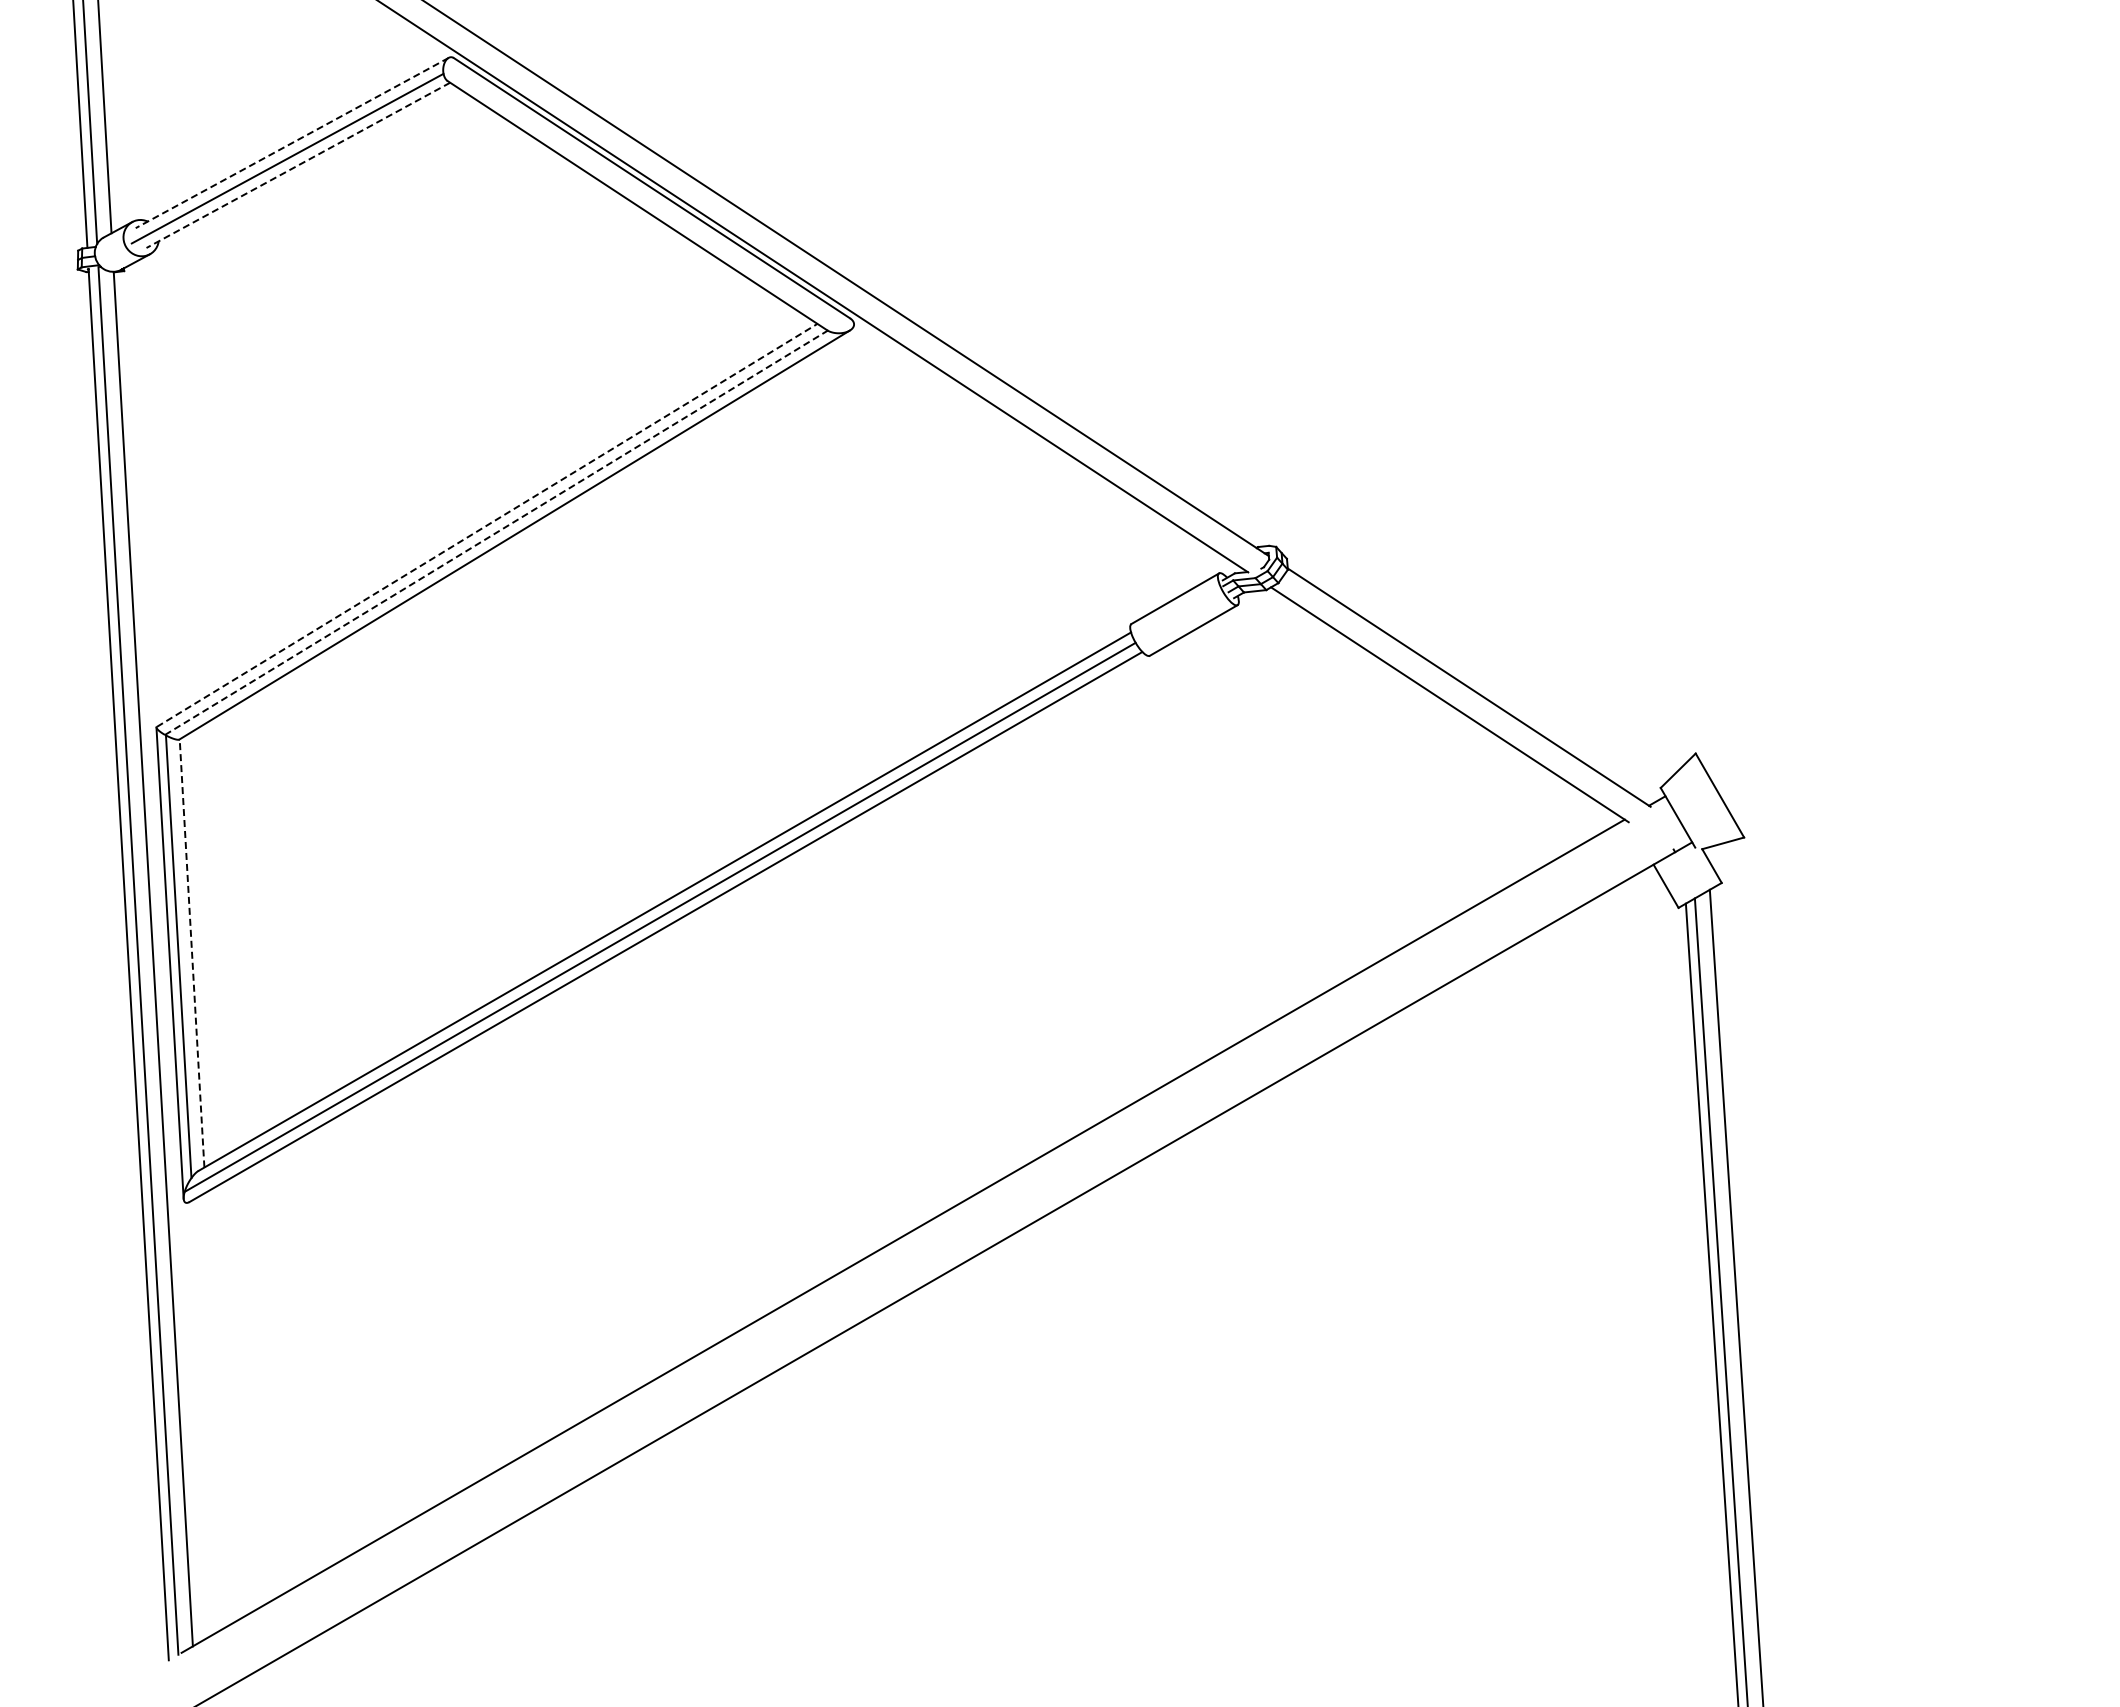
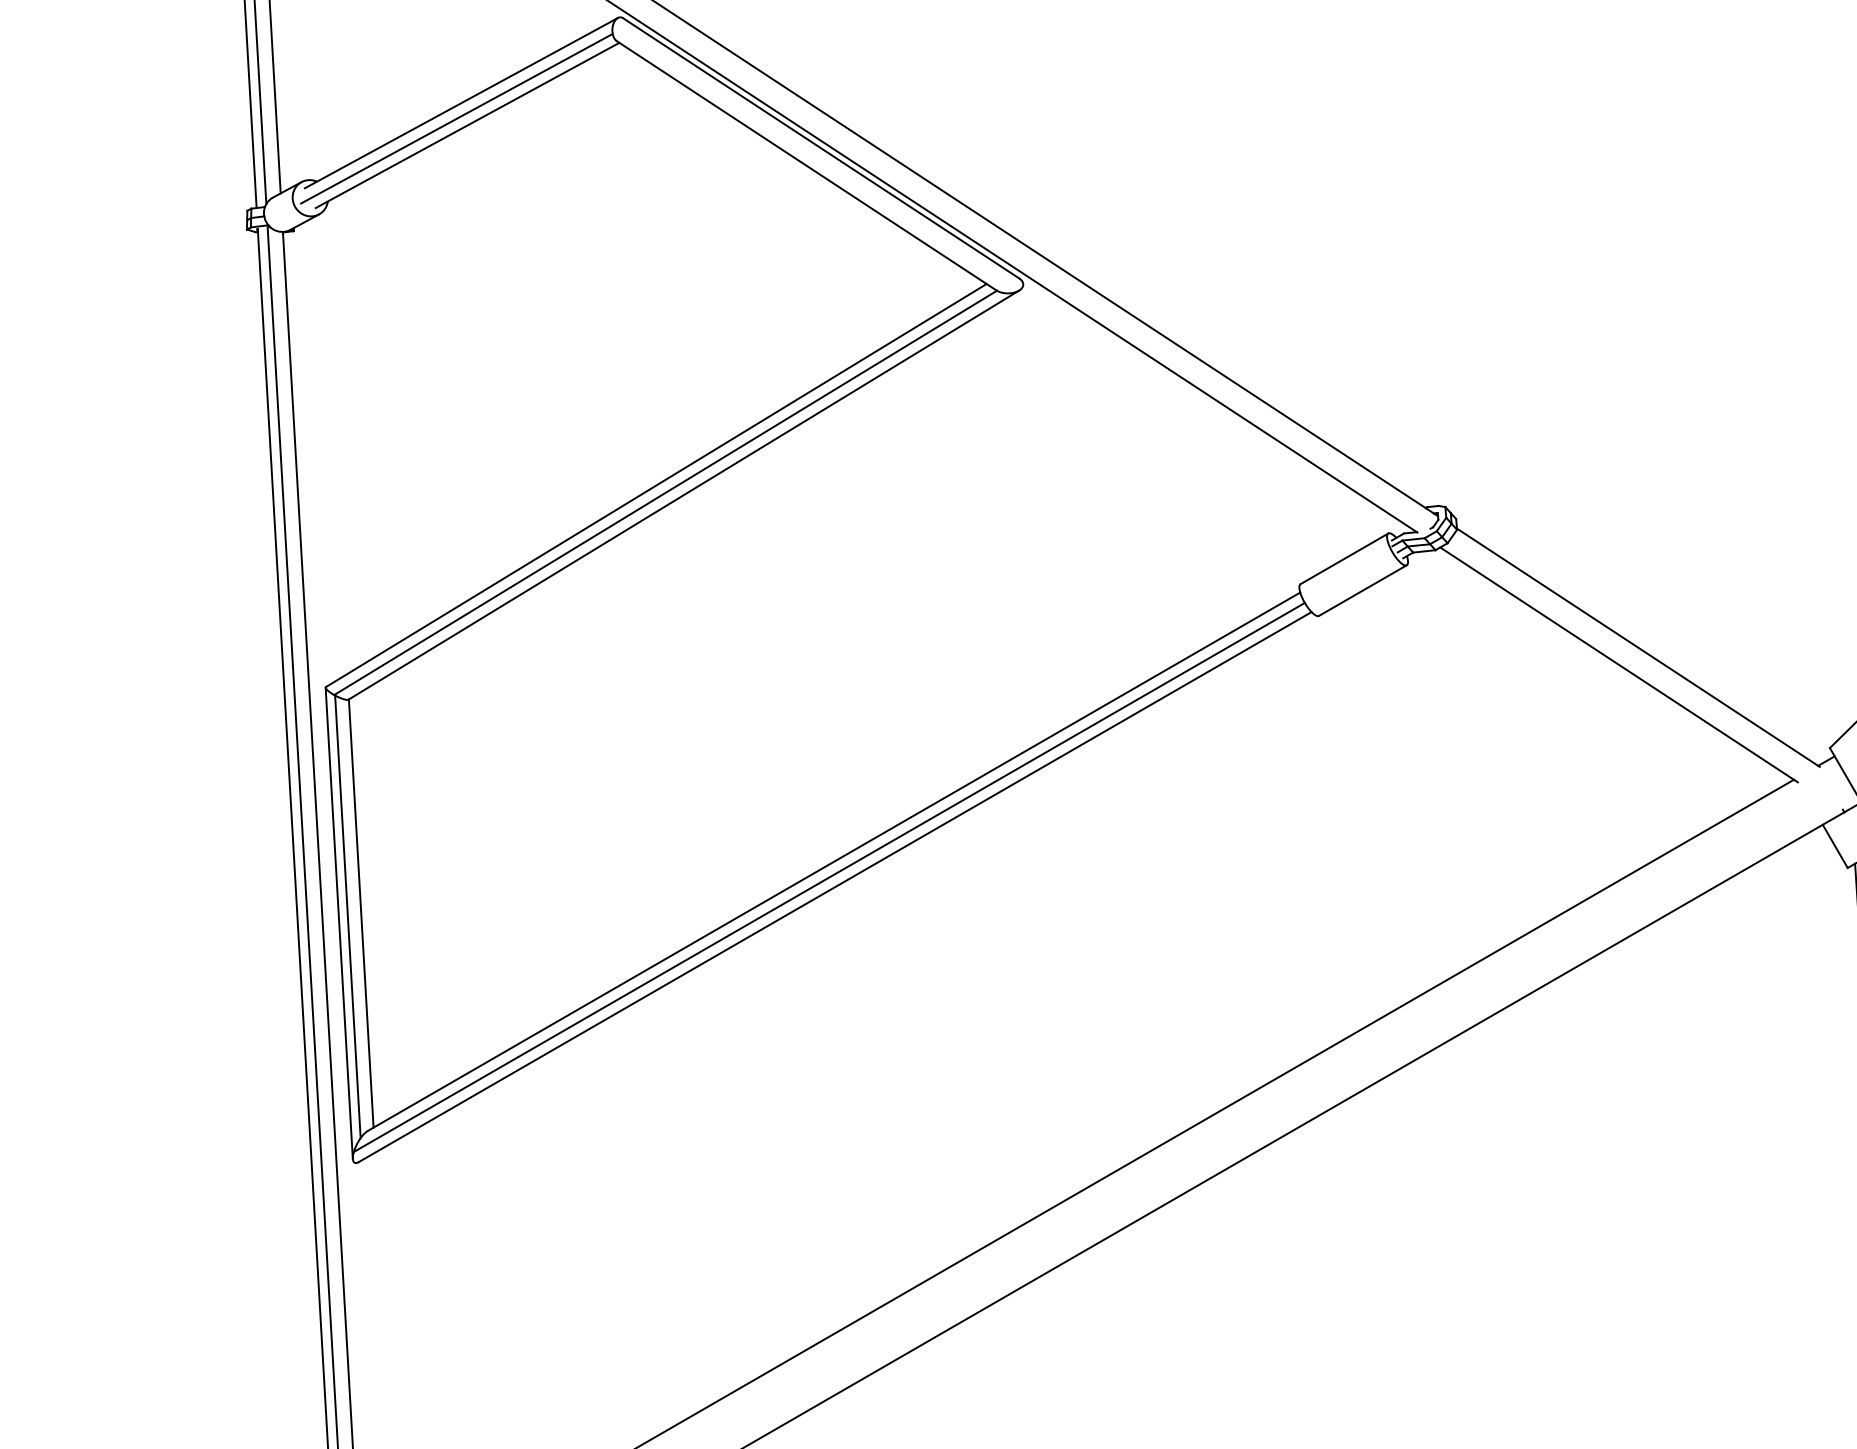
line: (291, 143) -> (460, 103), dashed -> solid
line: (298, 165) -> (467, 125), dashed -> solid
line: (487, 525) -> (656, 485), dashed -> solid
line: (496, 532) -> (665, 492), dashed -> solid
line: (192, 952) -> (361, 912), dashed -> solid

